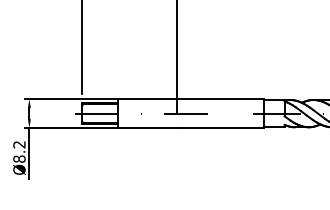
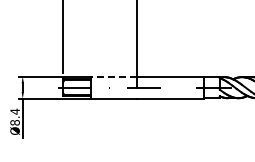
line: (148, 99) -> (114, 76), solid -> dashed
text: (18, 144) -> (14, 111), Ø8.2 -> Ø8.4

